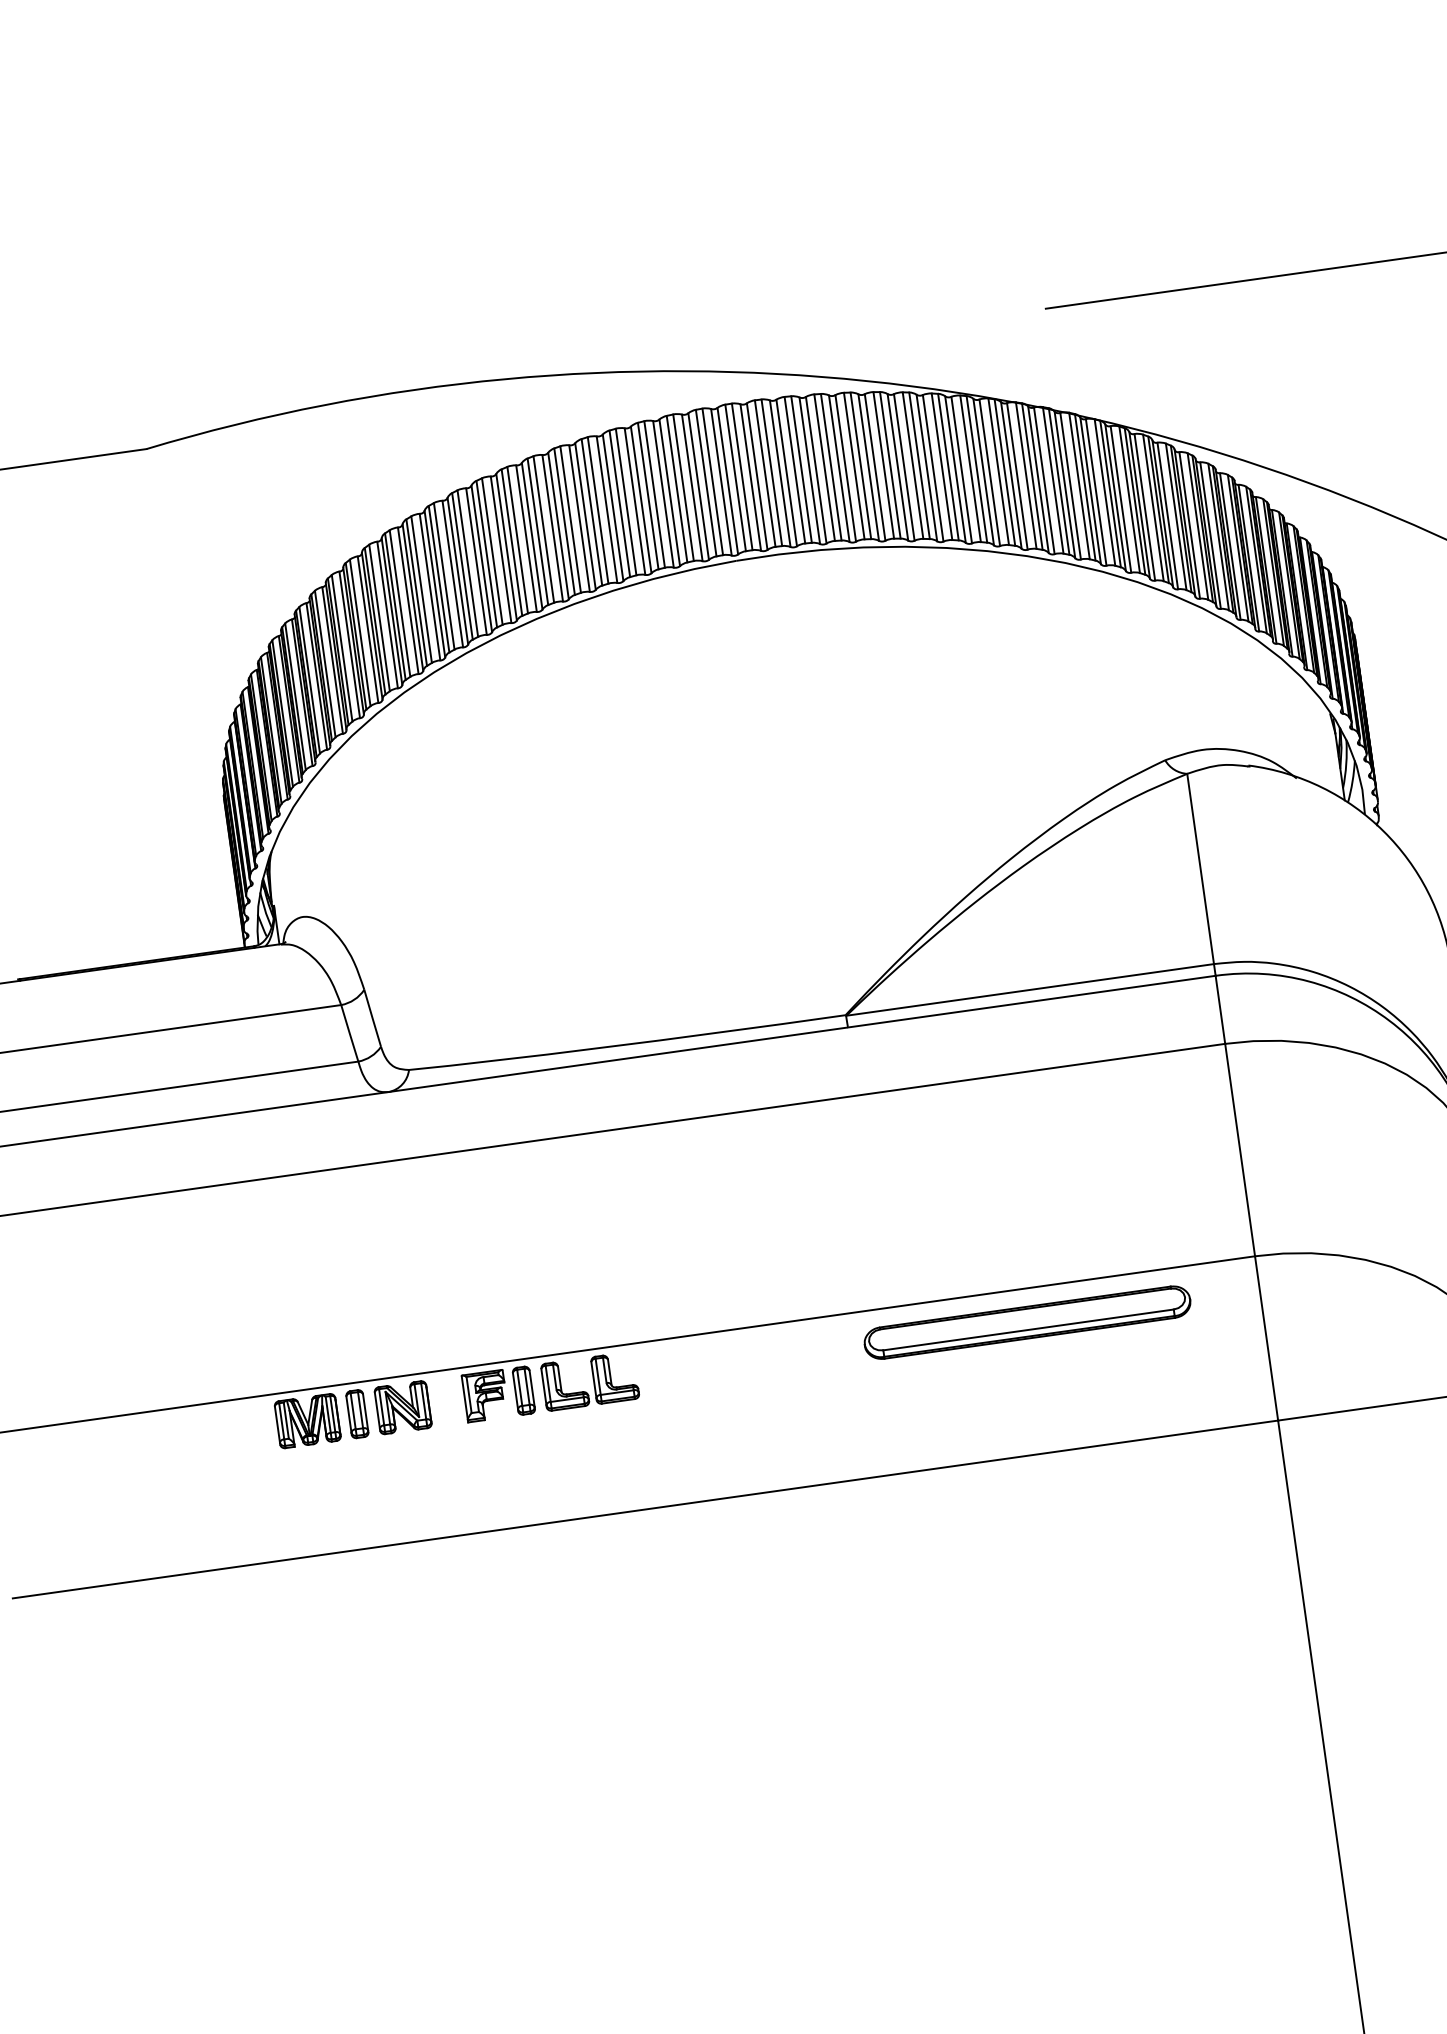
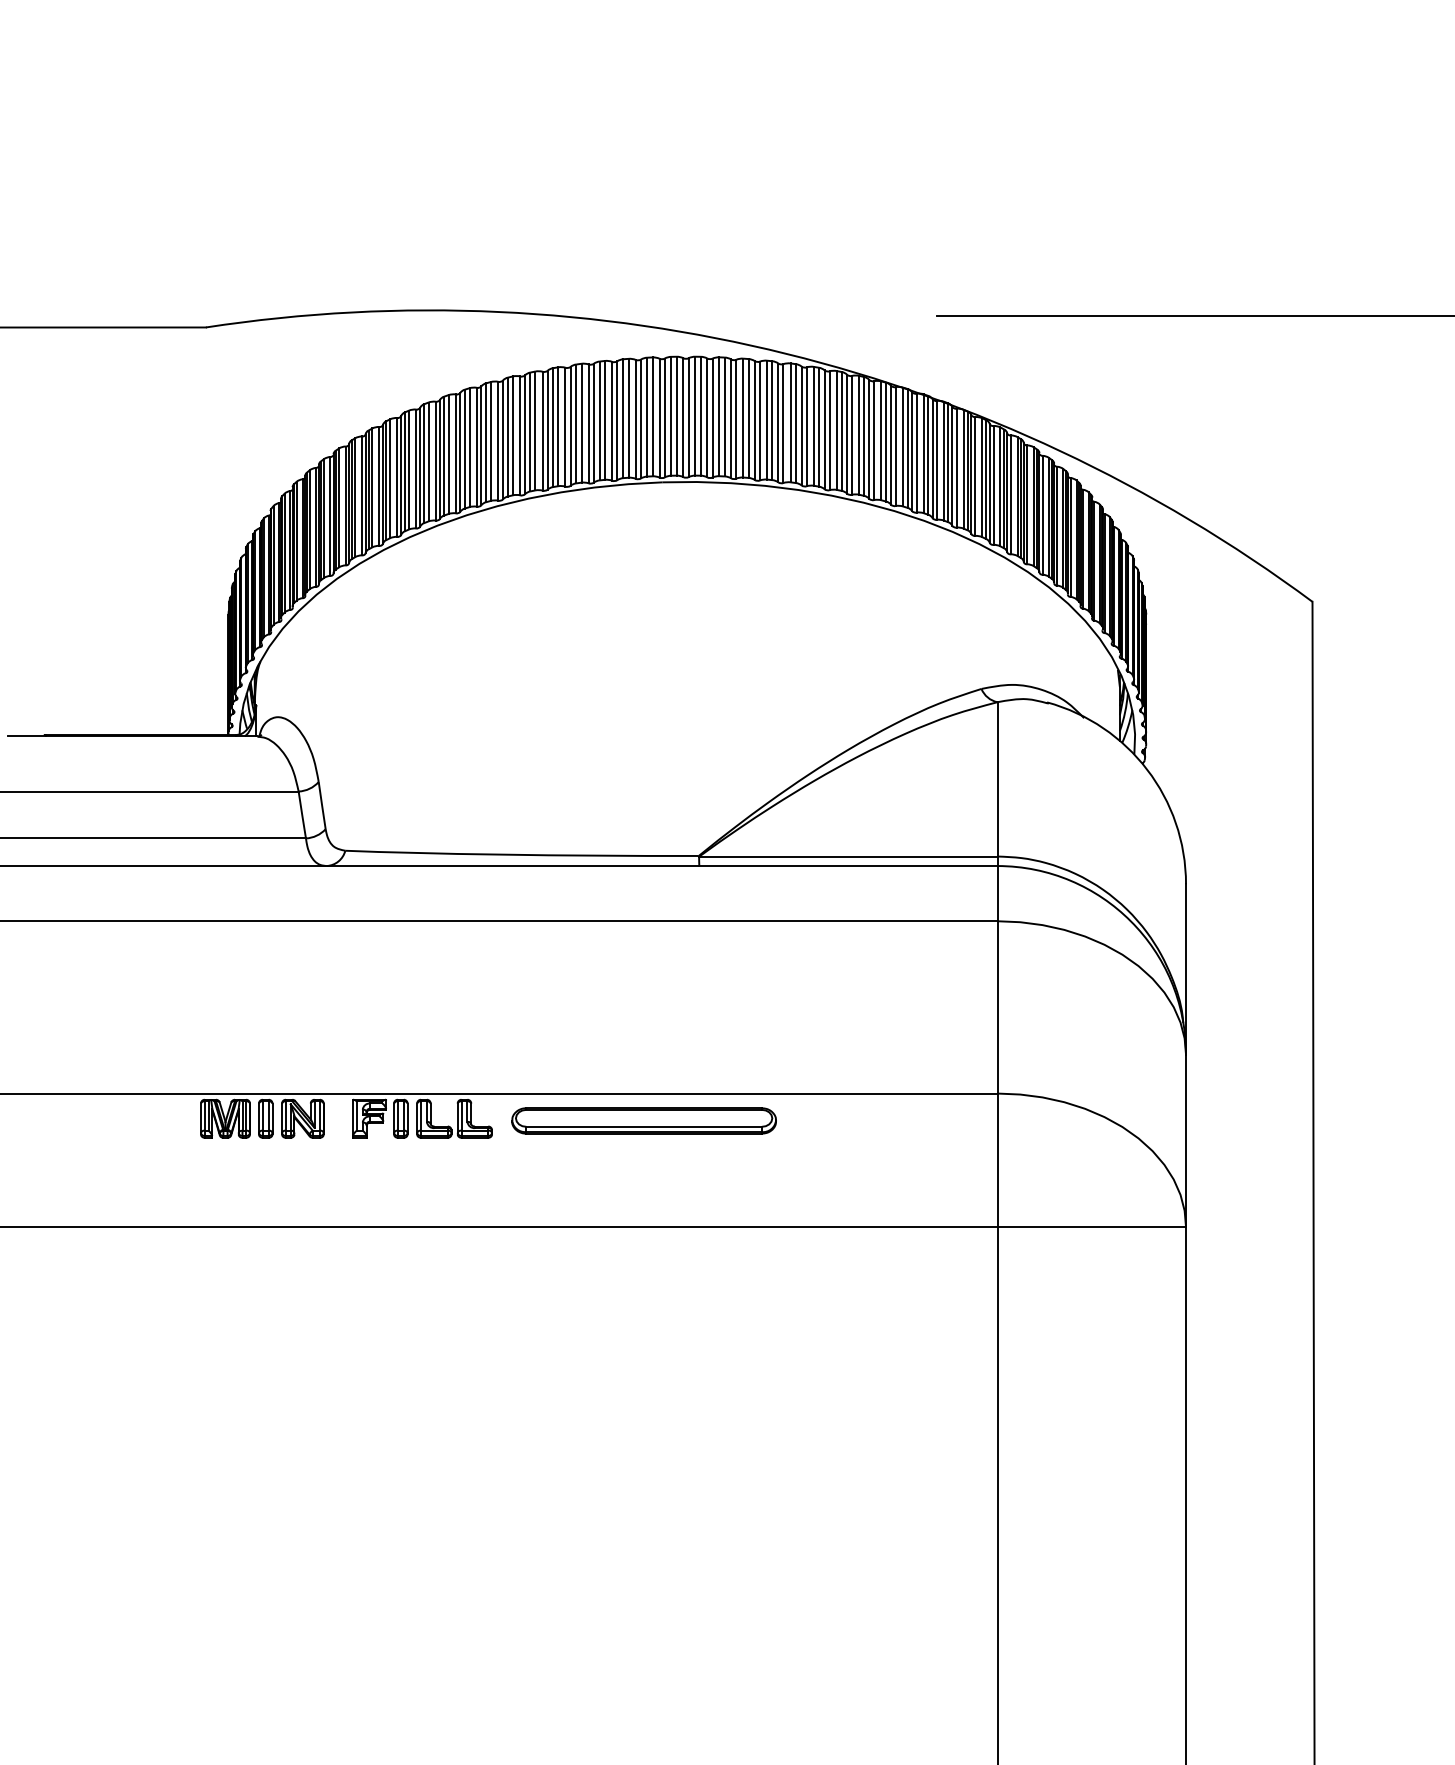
part: (1026, 1322) -> (643, 1120), moved

